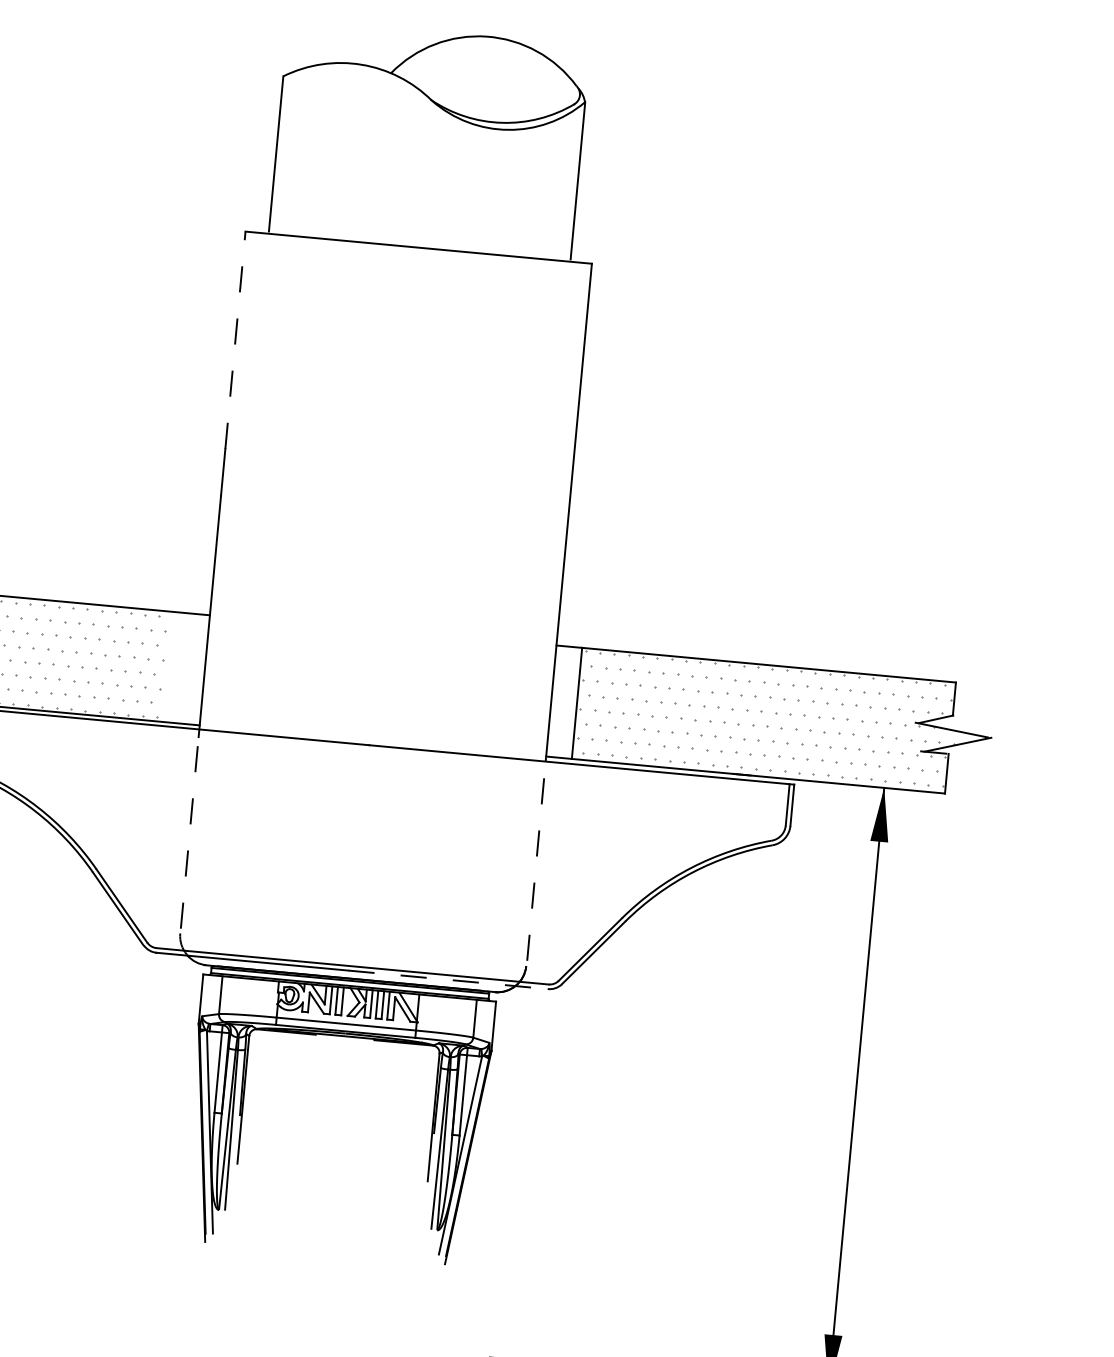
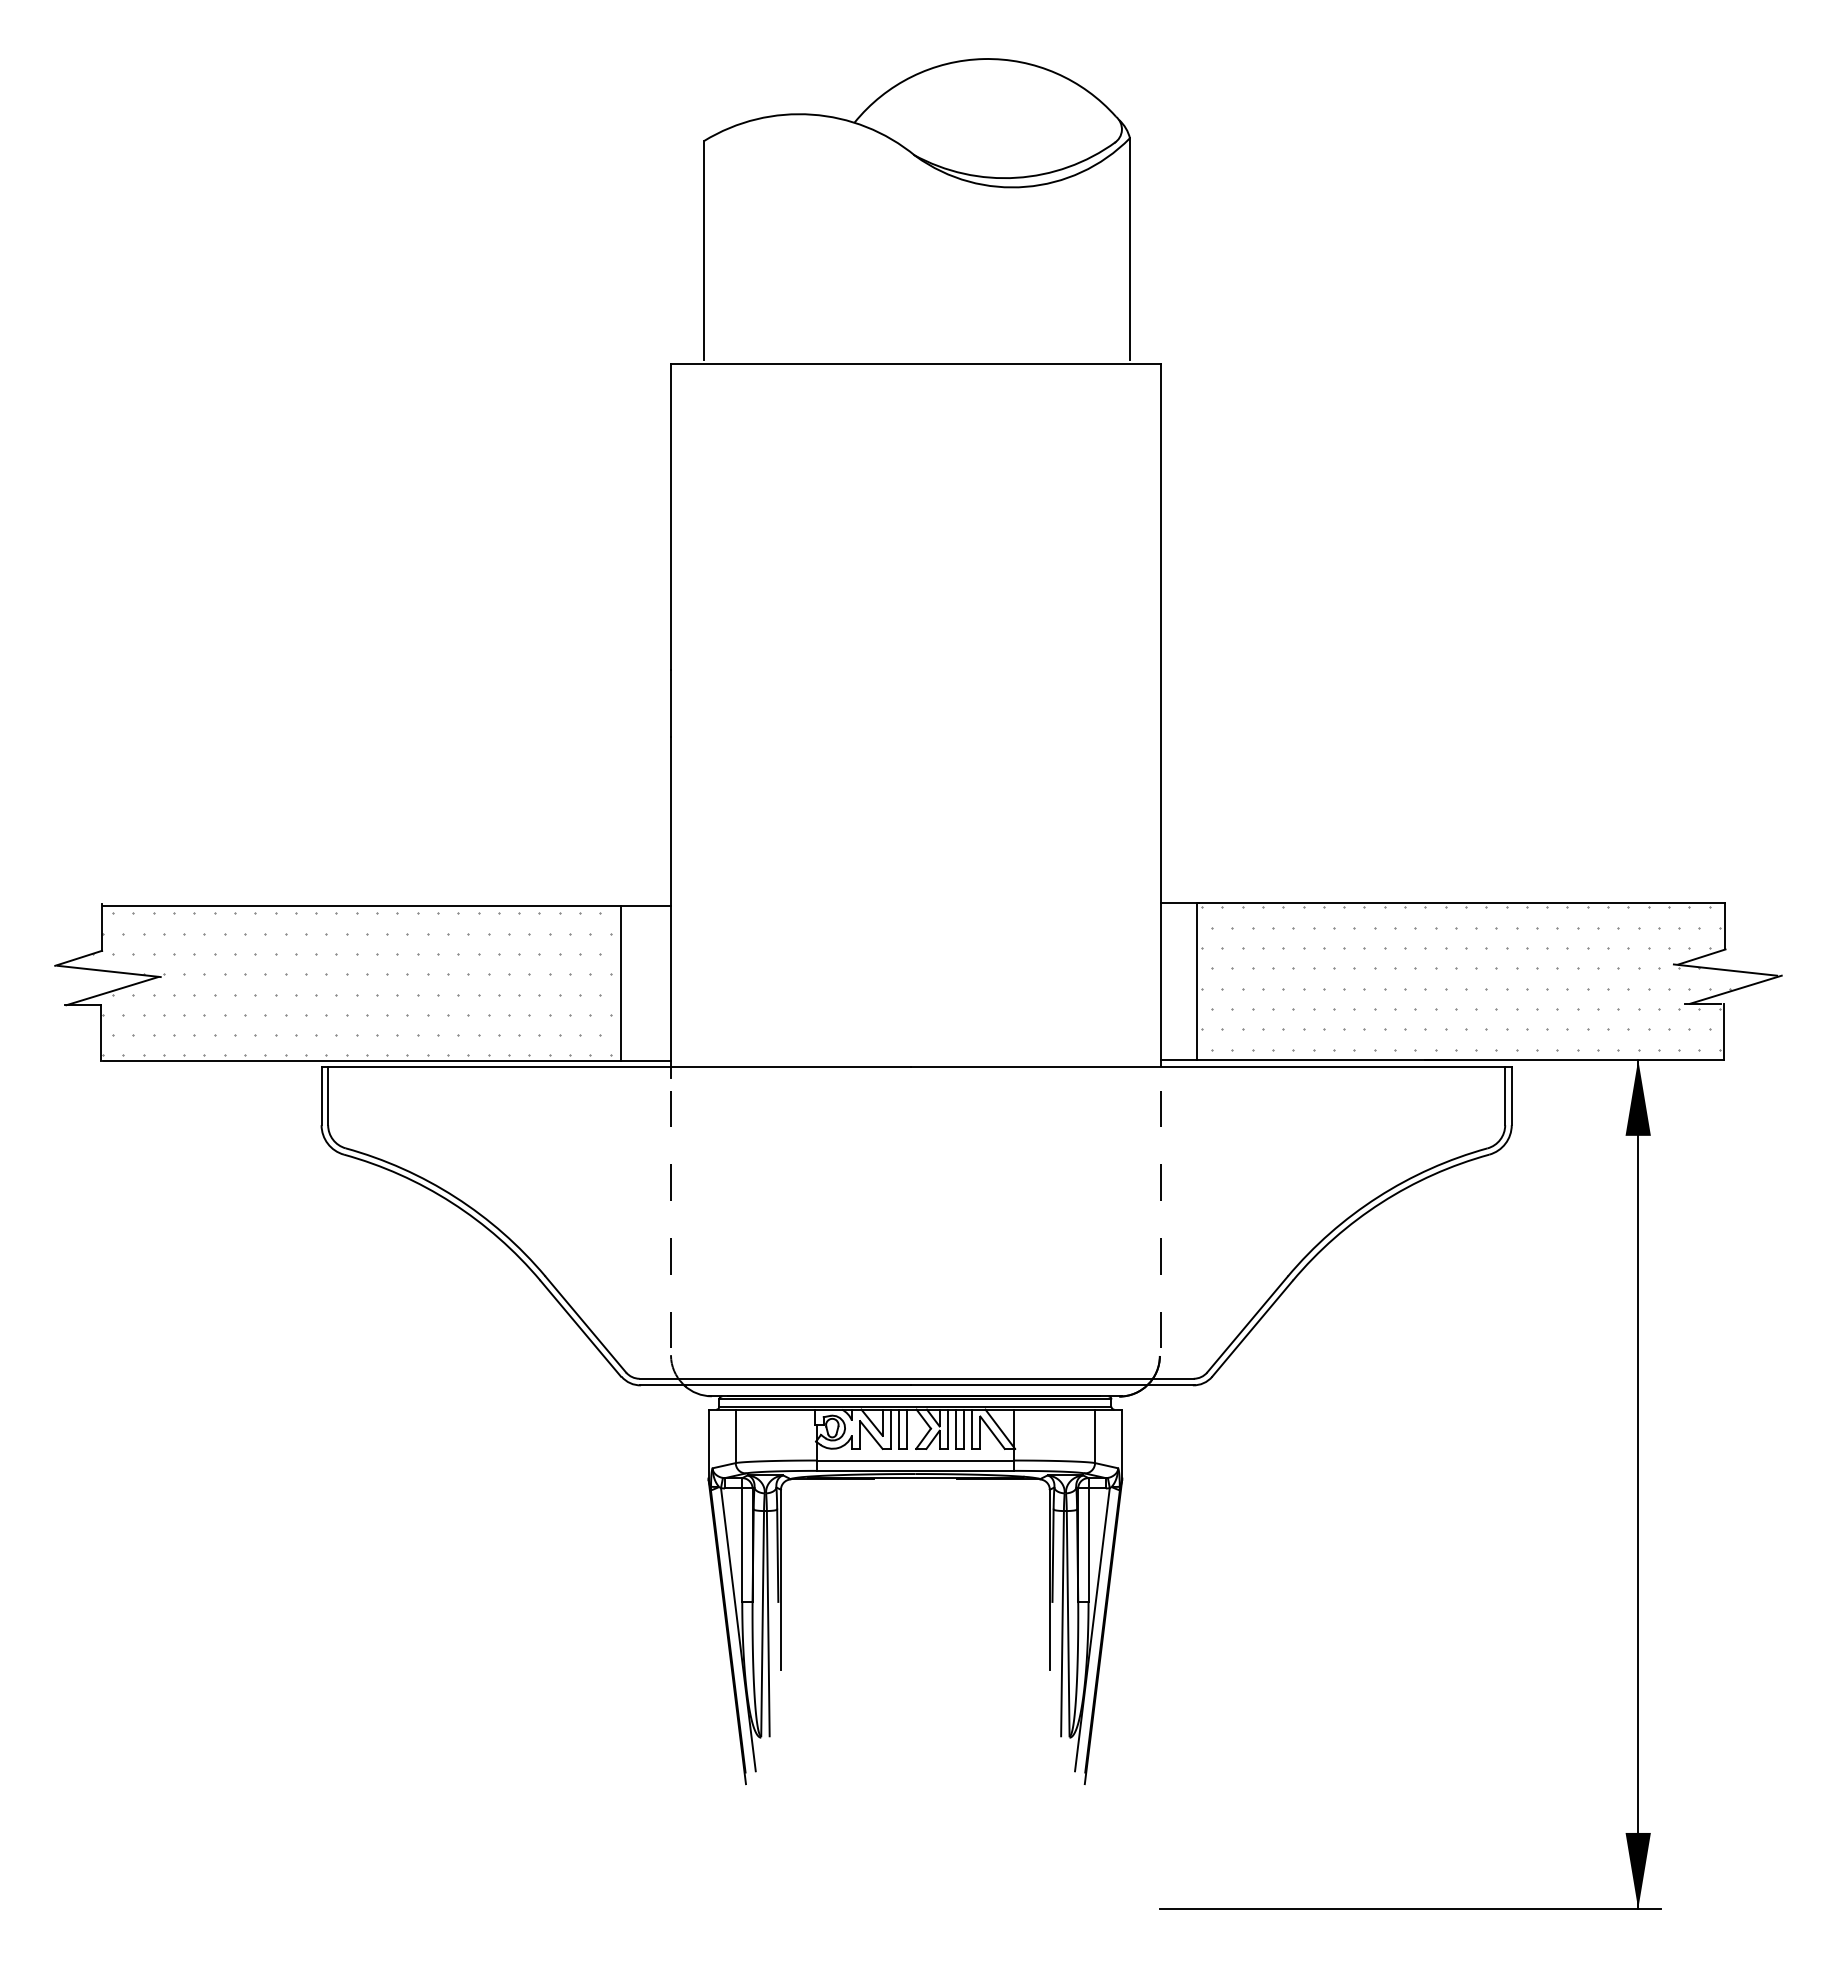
line: (235, 339) -> (671, 516), dashed -> solid
line: (168, 667) -> (620, 983), added
line: (448, 979) -> (1052, 1385), dashed -> solid

